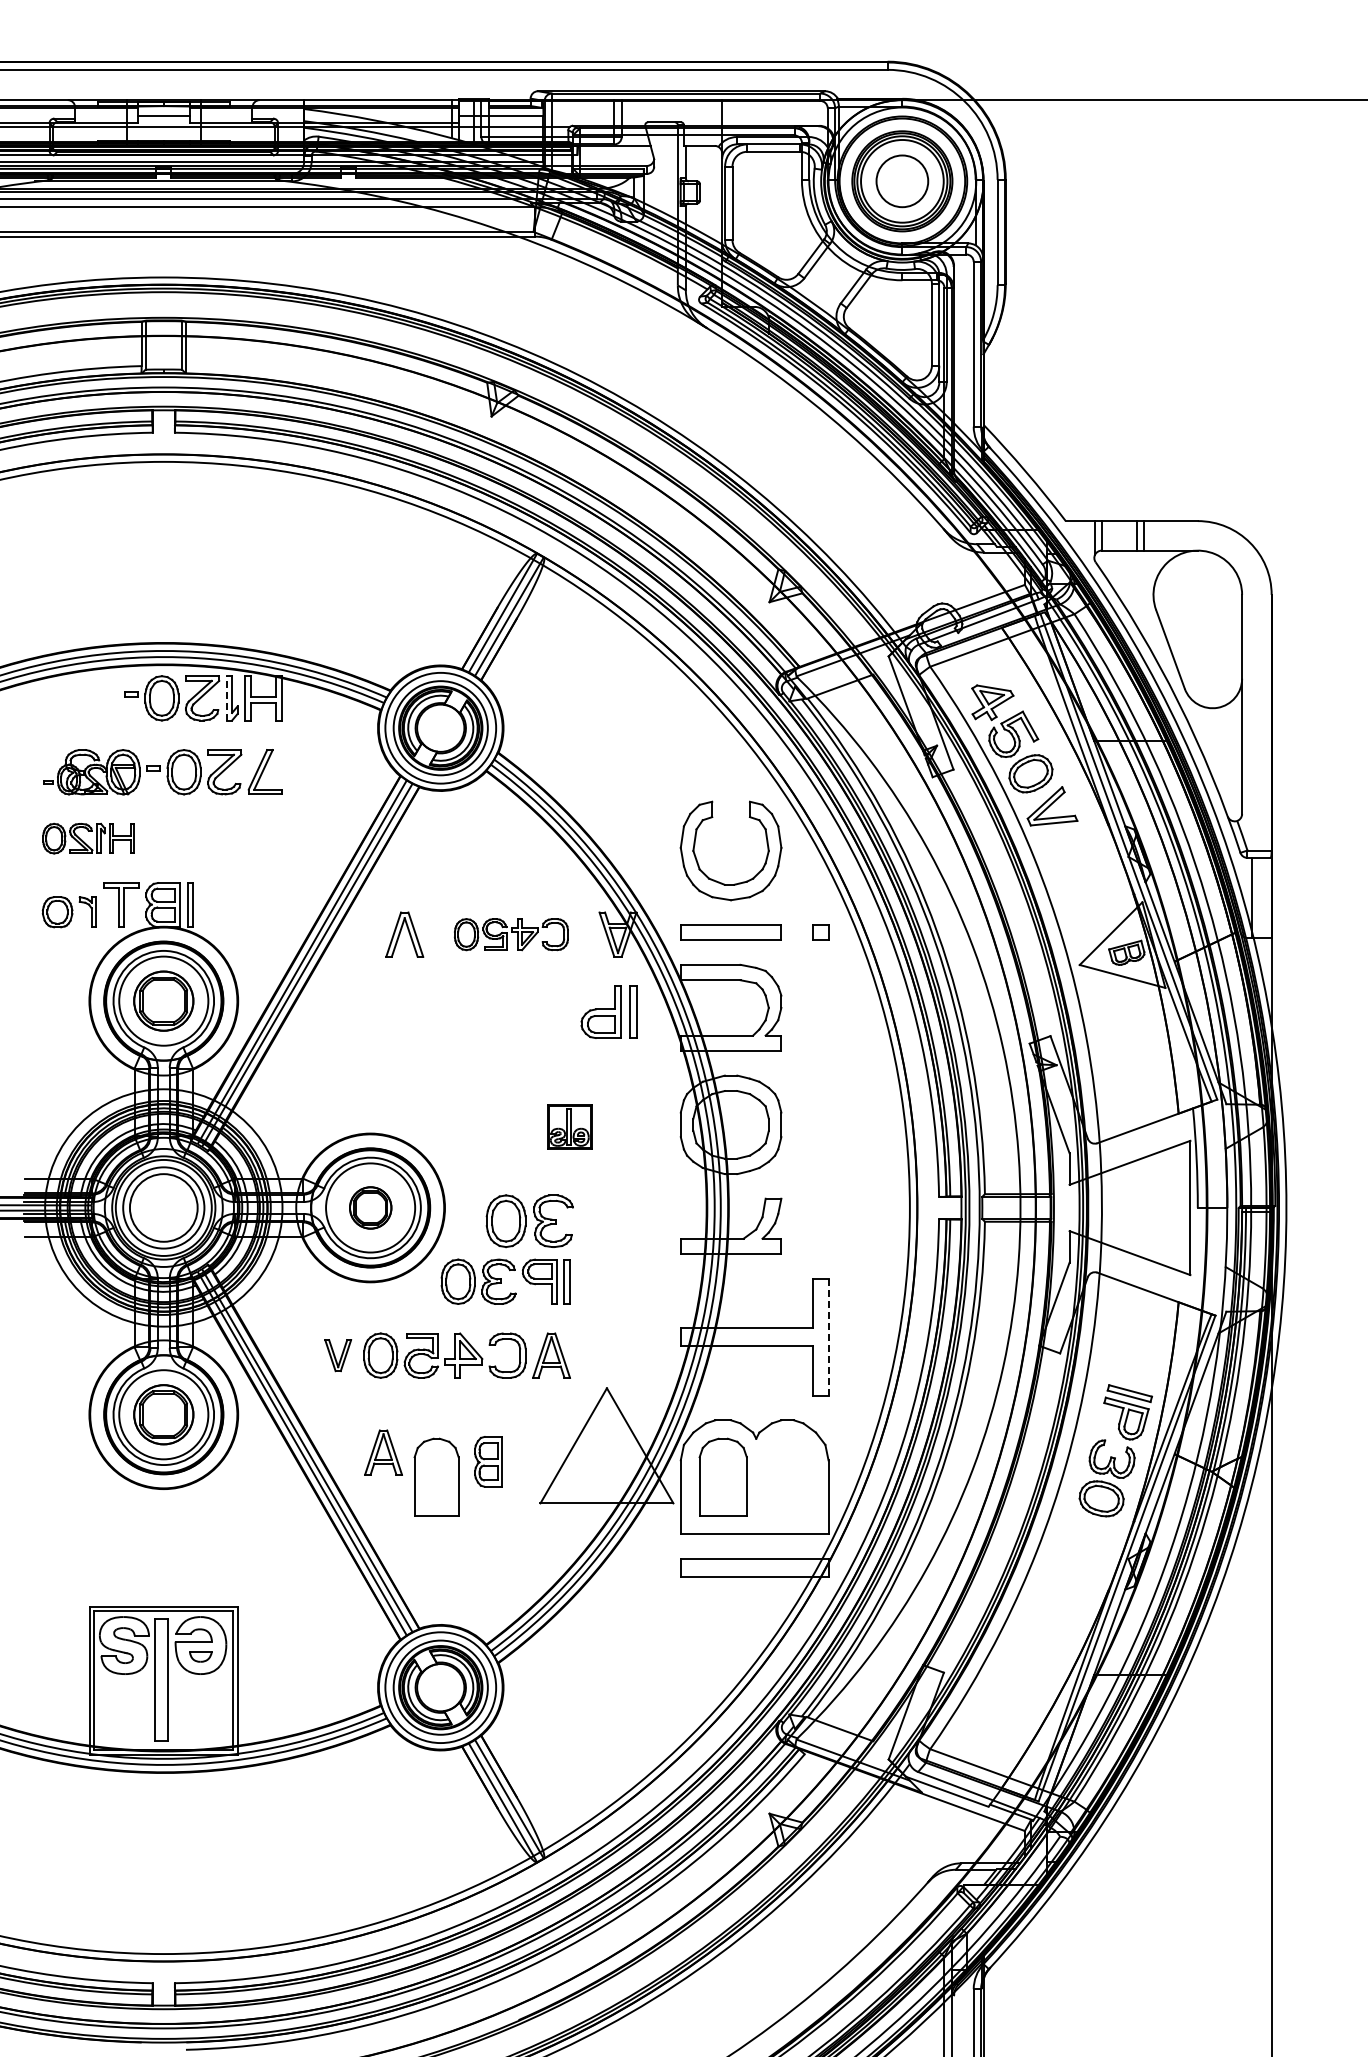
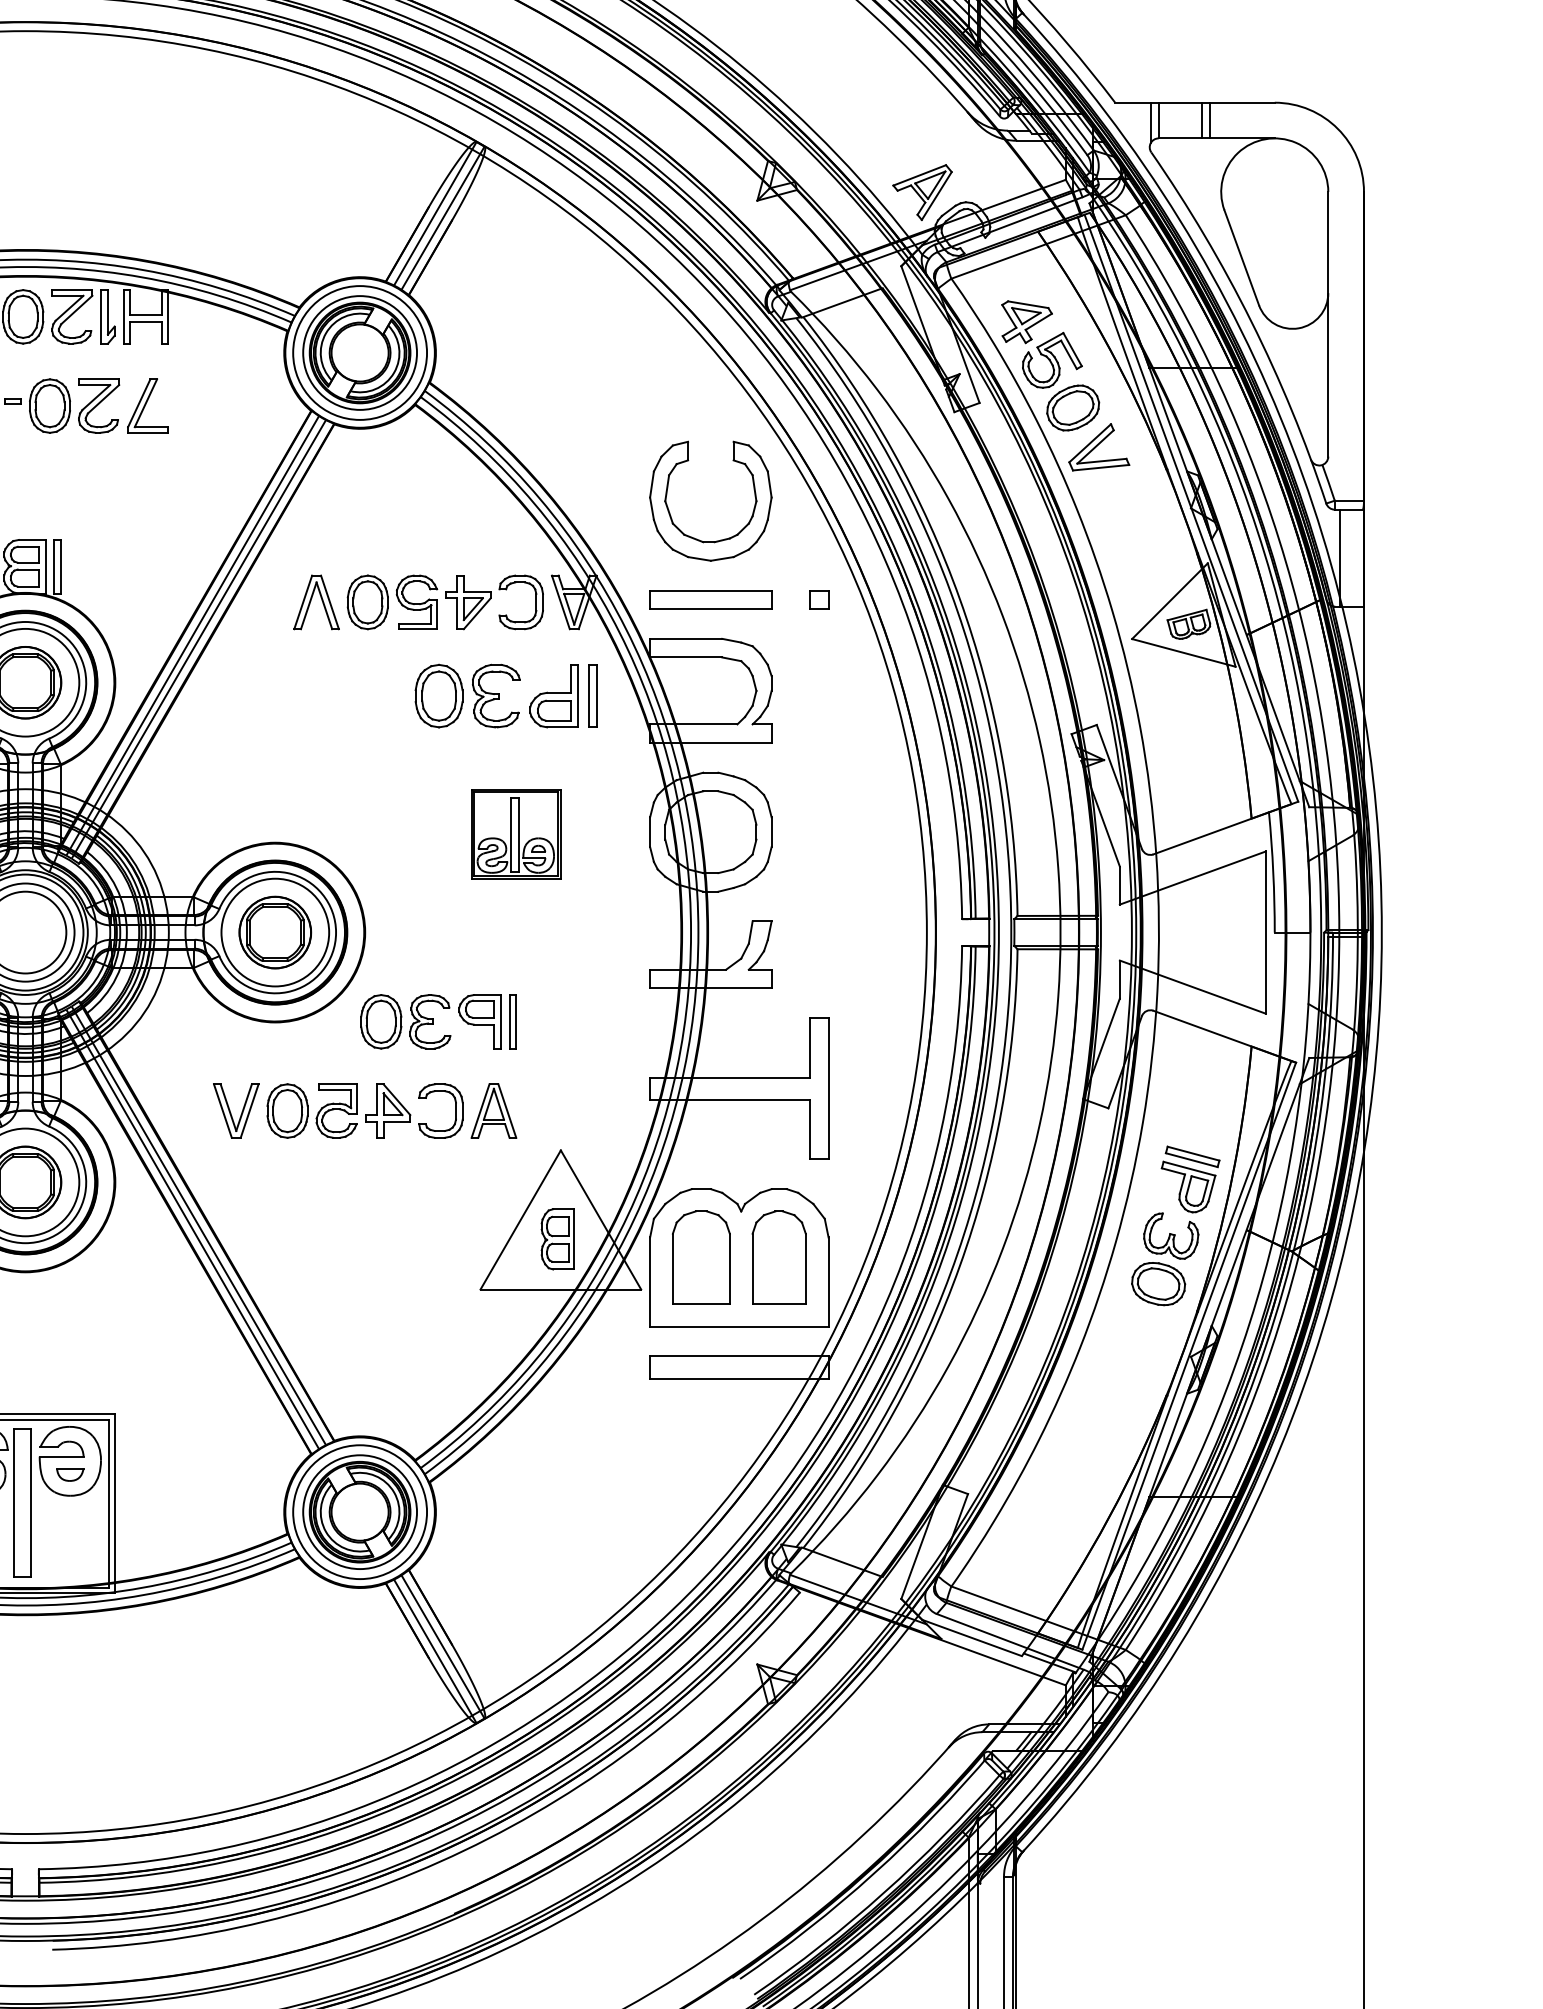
part: (906, 595) -> (922, 192), added
line: (226, 697) -> (101, 315), dashed -> solid
part: (511, 934) -> (445, 602), size x1.43
part: (569, 1126) -> (515, 834), size x1.67
part: (370, 1207) -> (275, 932), size x1.43
part: (529, 1221) -> (467, 696), moved
line: (828, 1336) -> (828, 1087), dashed -> solid
part: (337, 1355) -> (235, 1110), size x1.43
part: (383, 1452) -> (290, 1228), removed
part: (488, 1461) -> (557, 1238), moved
part: (436, 1476) -> (779, 1257), moved

